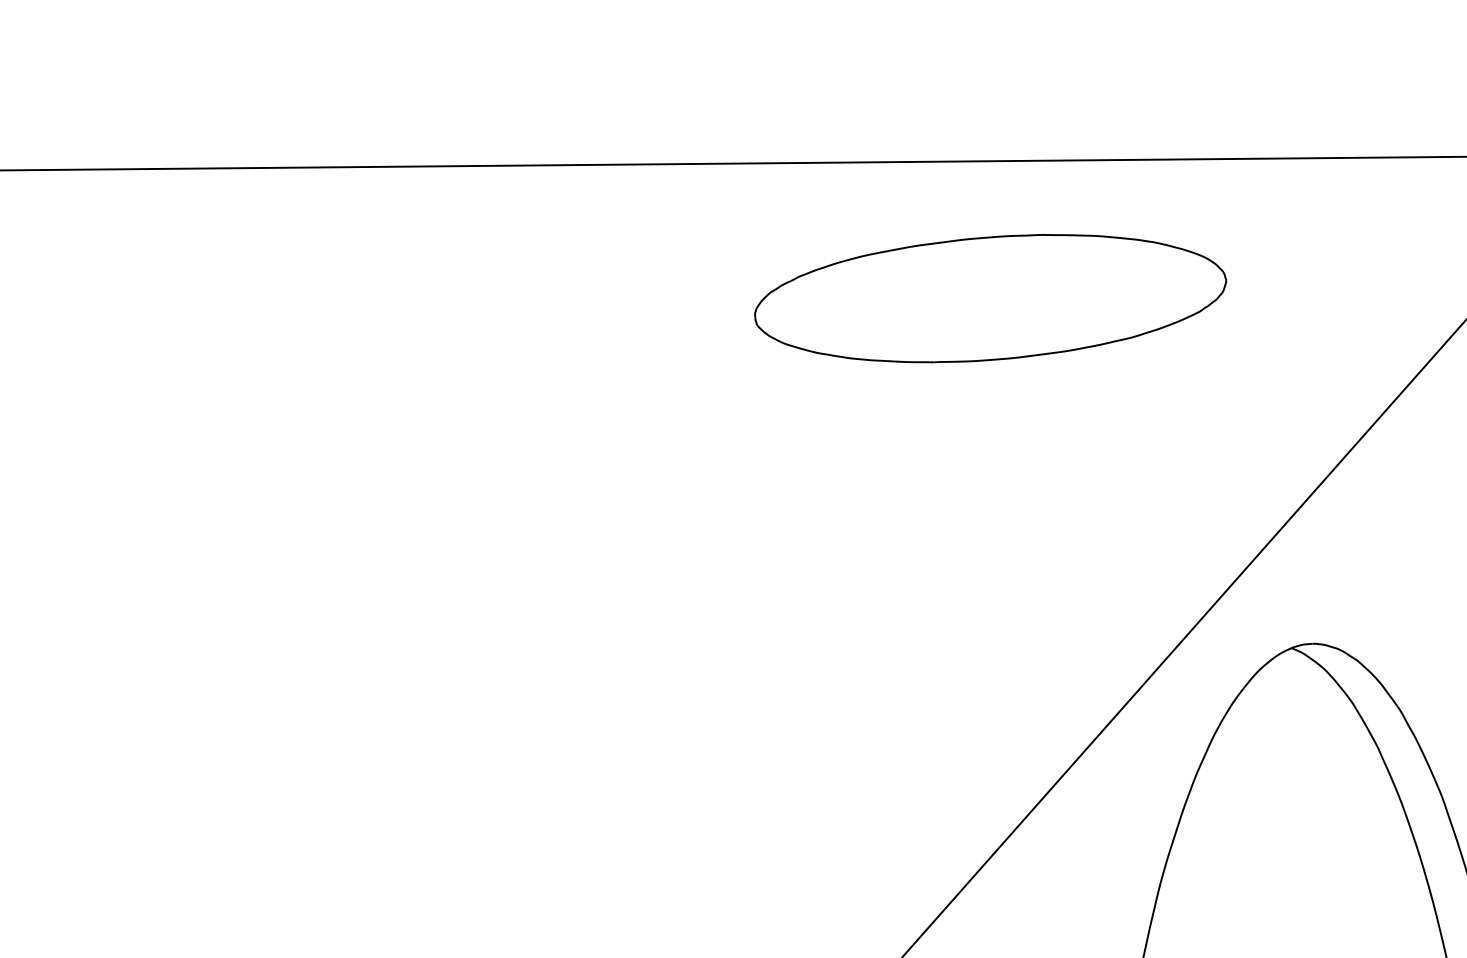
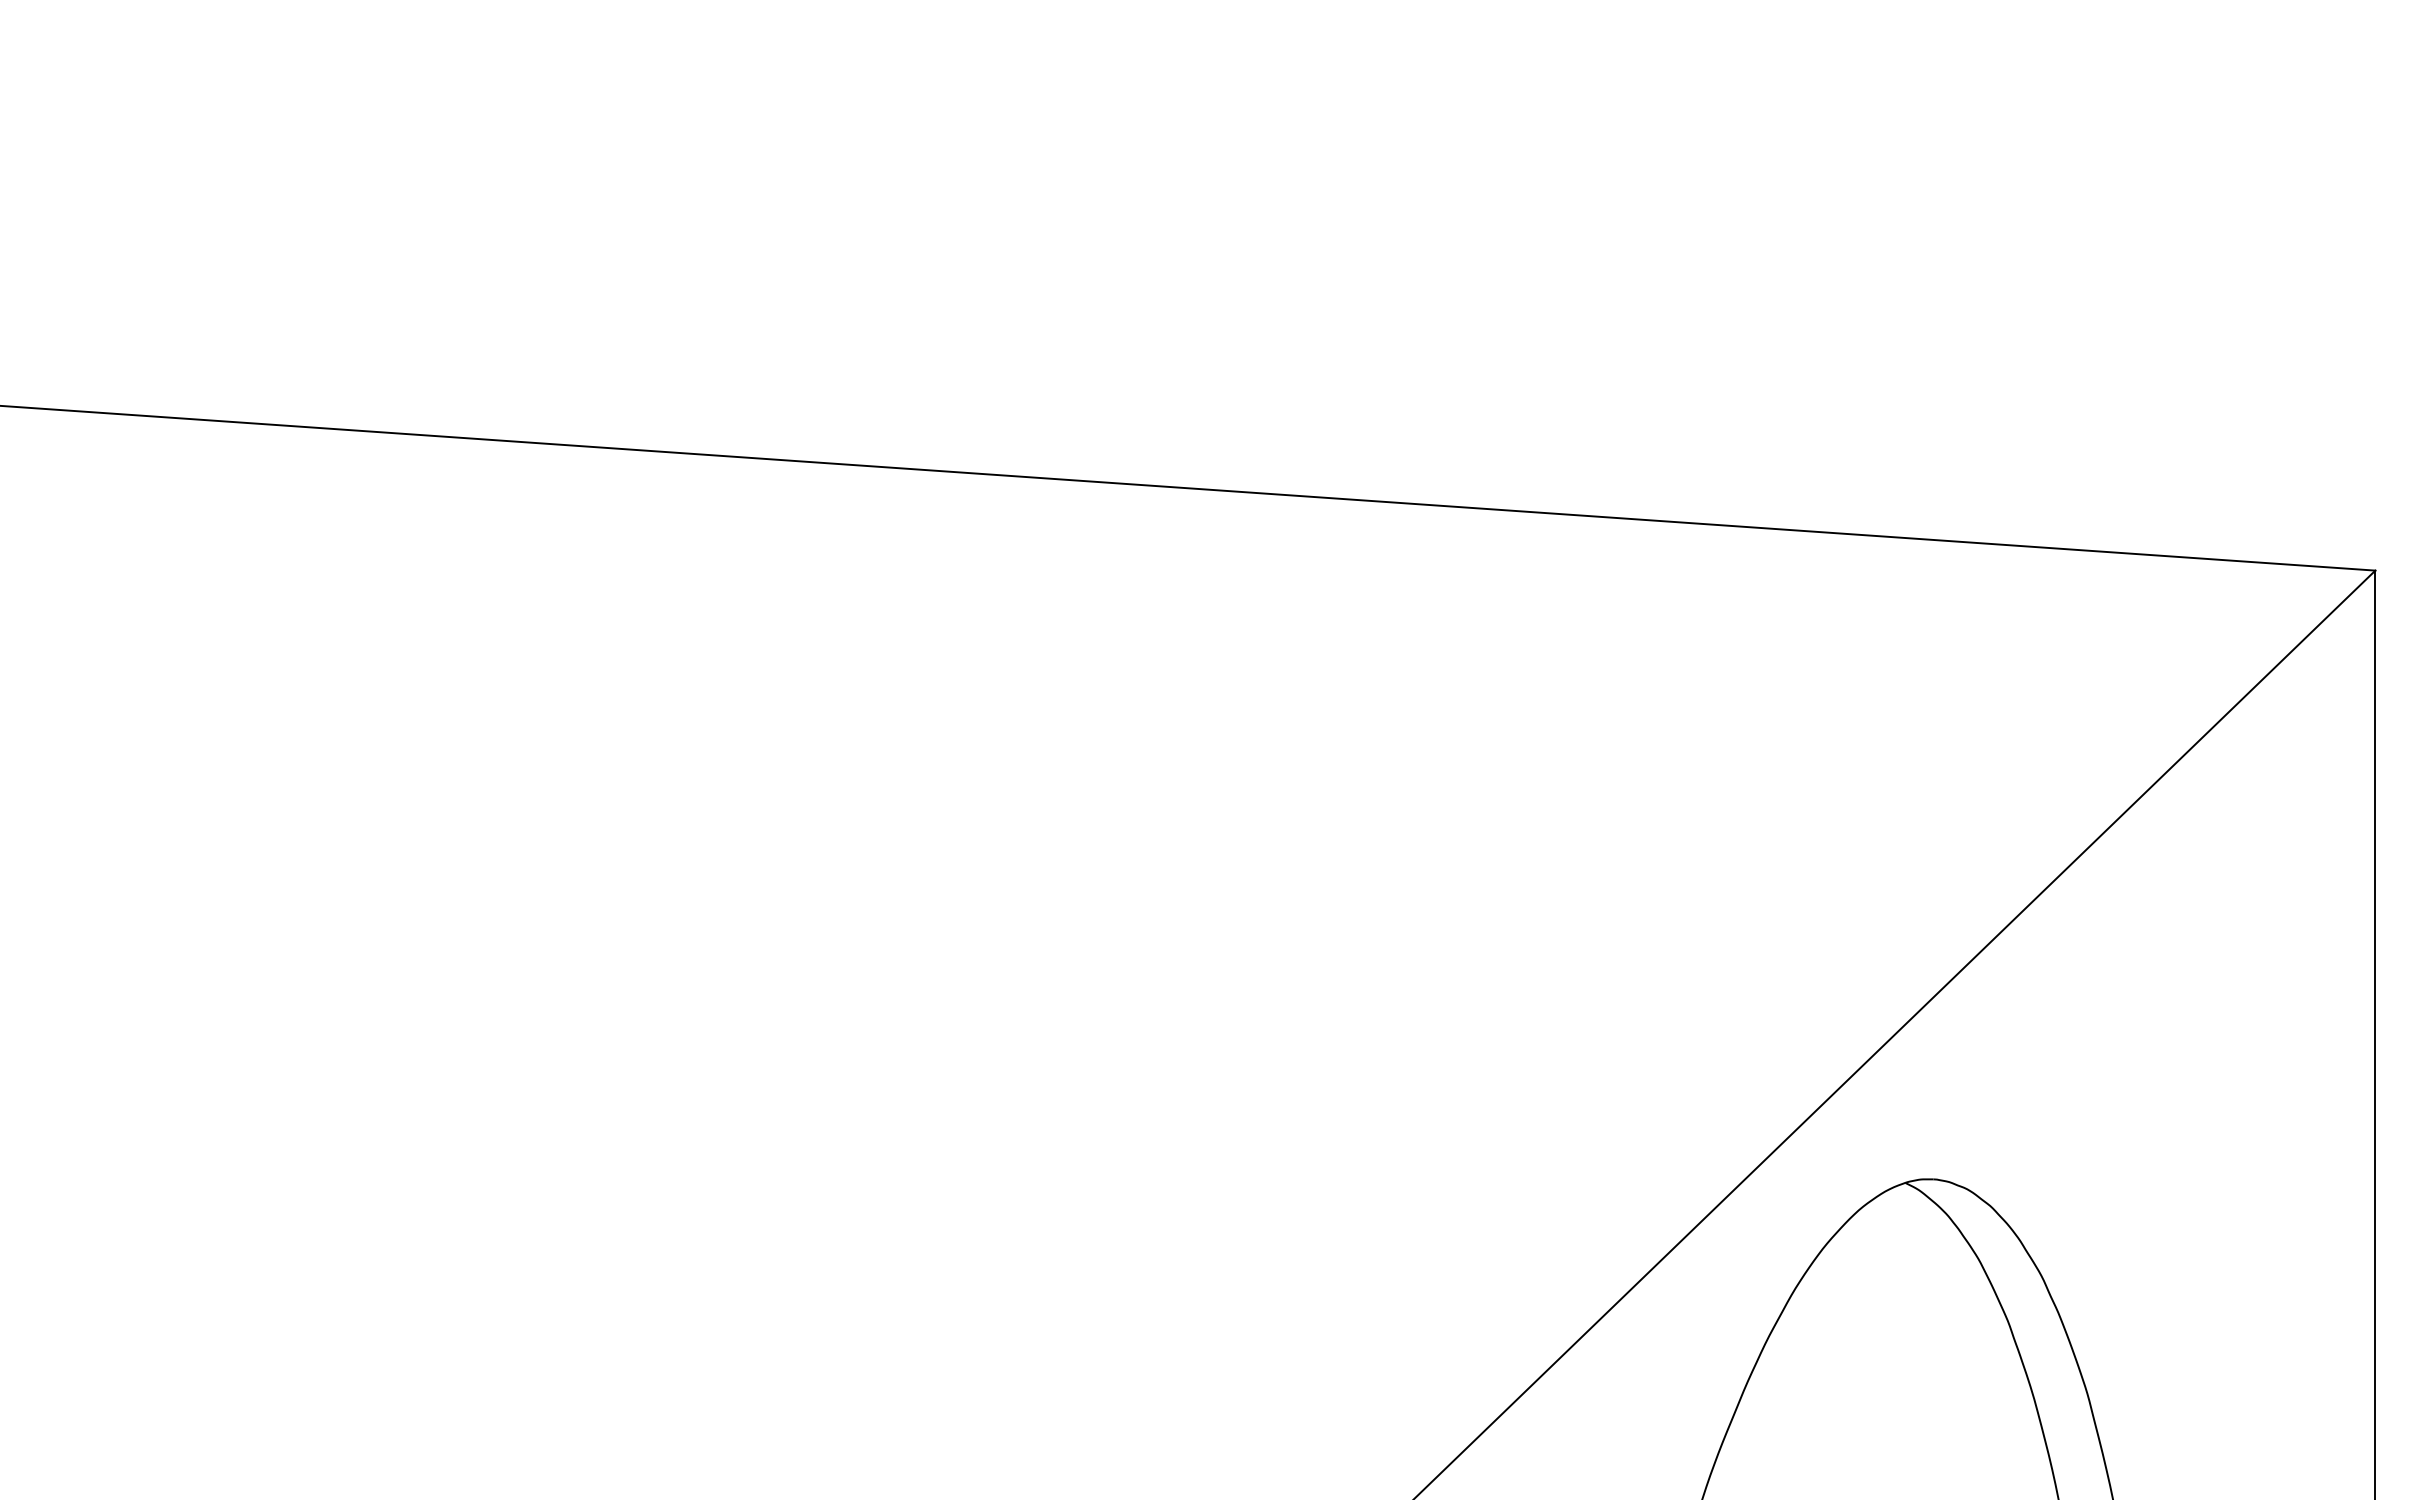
part: (990, 298) -> (1547, 694), removed

